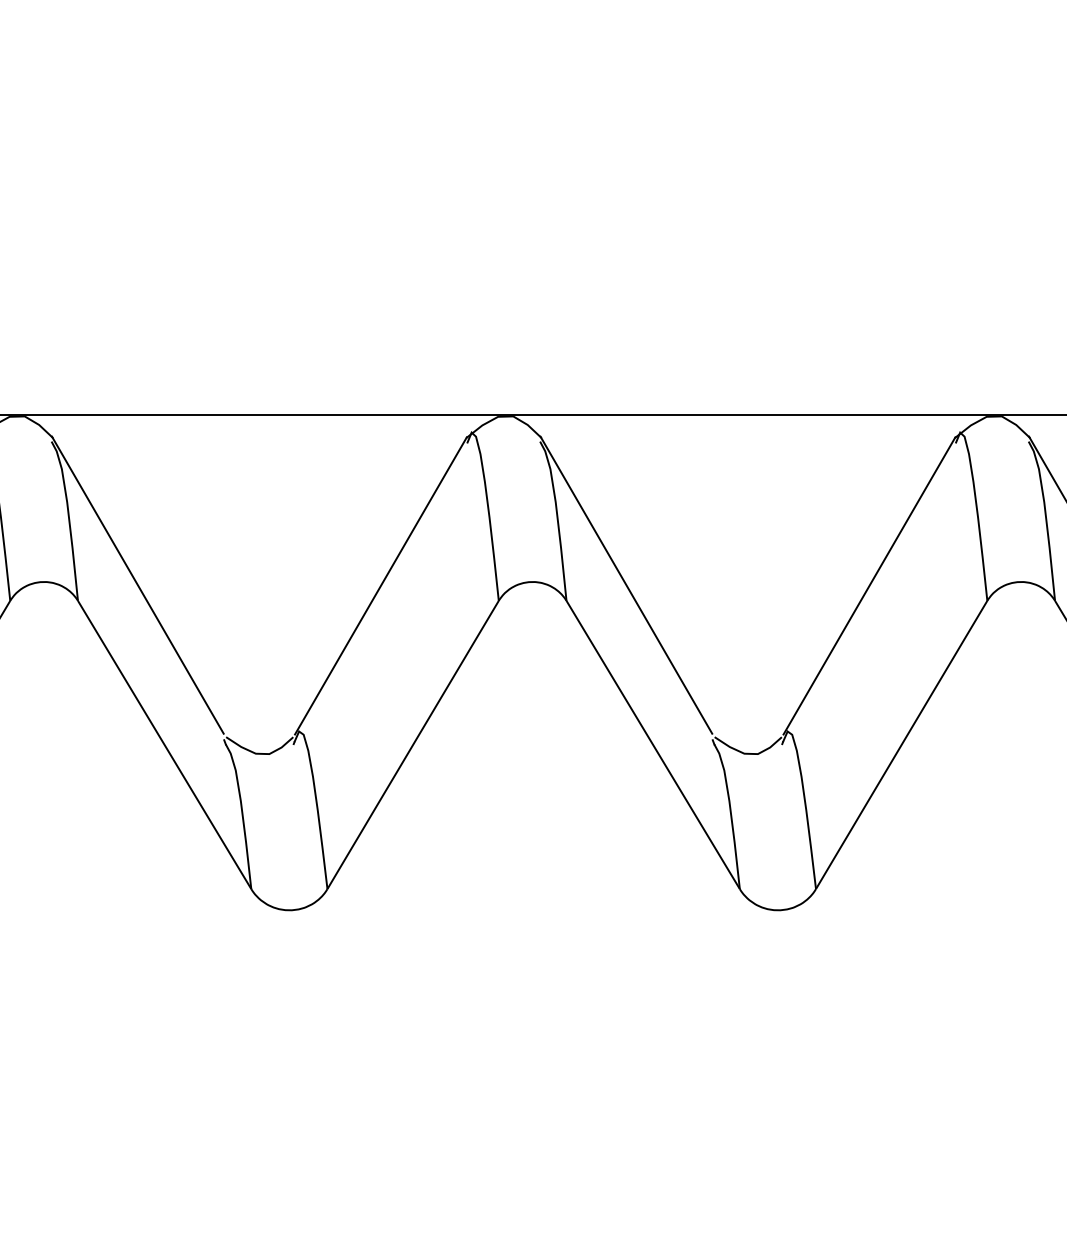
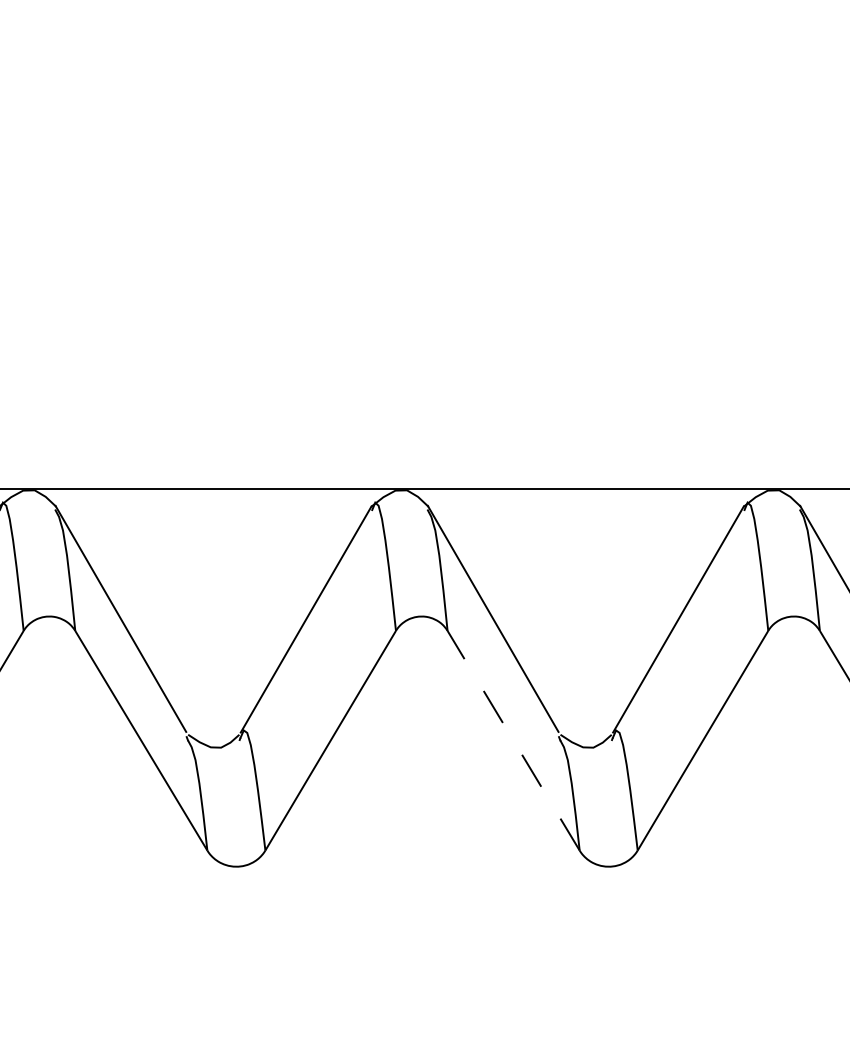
line: (653, 744) -> (513, 740), solid -> dashed

